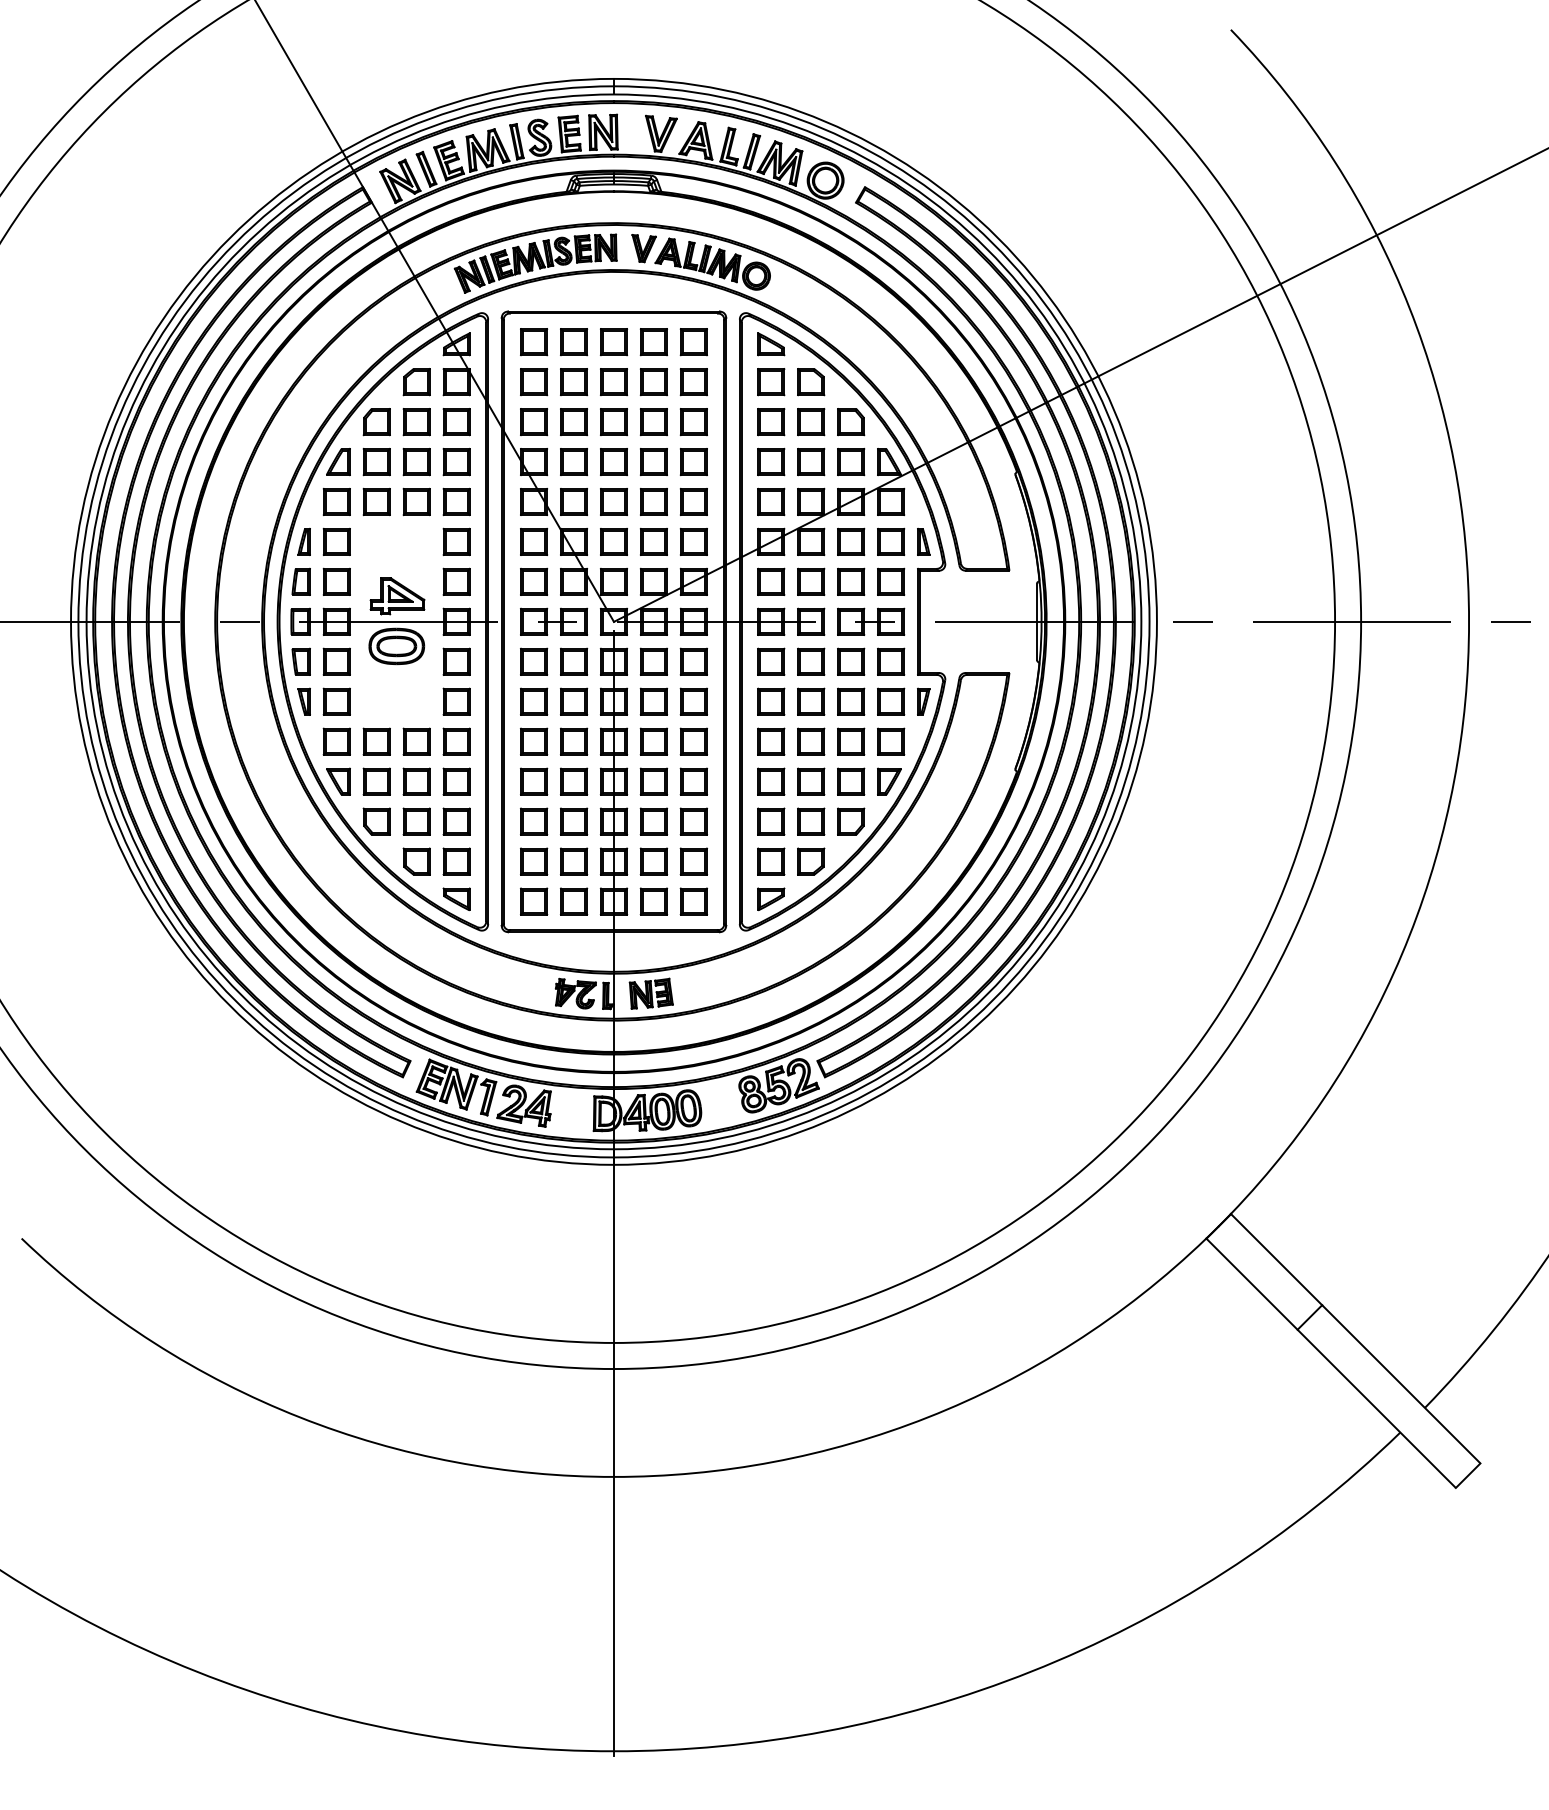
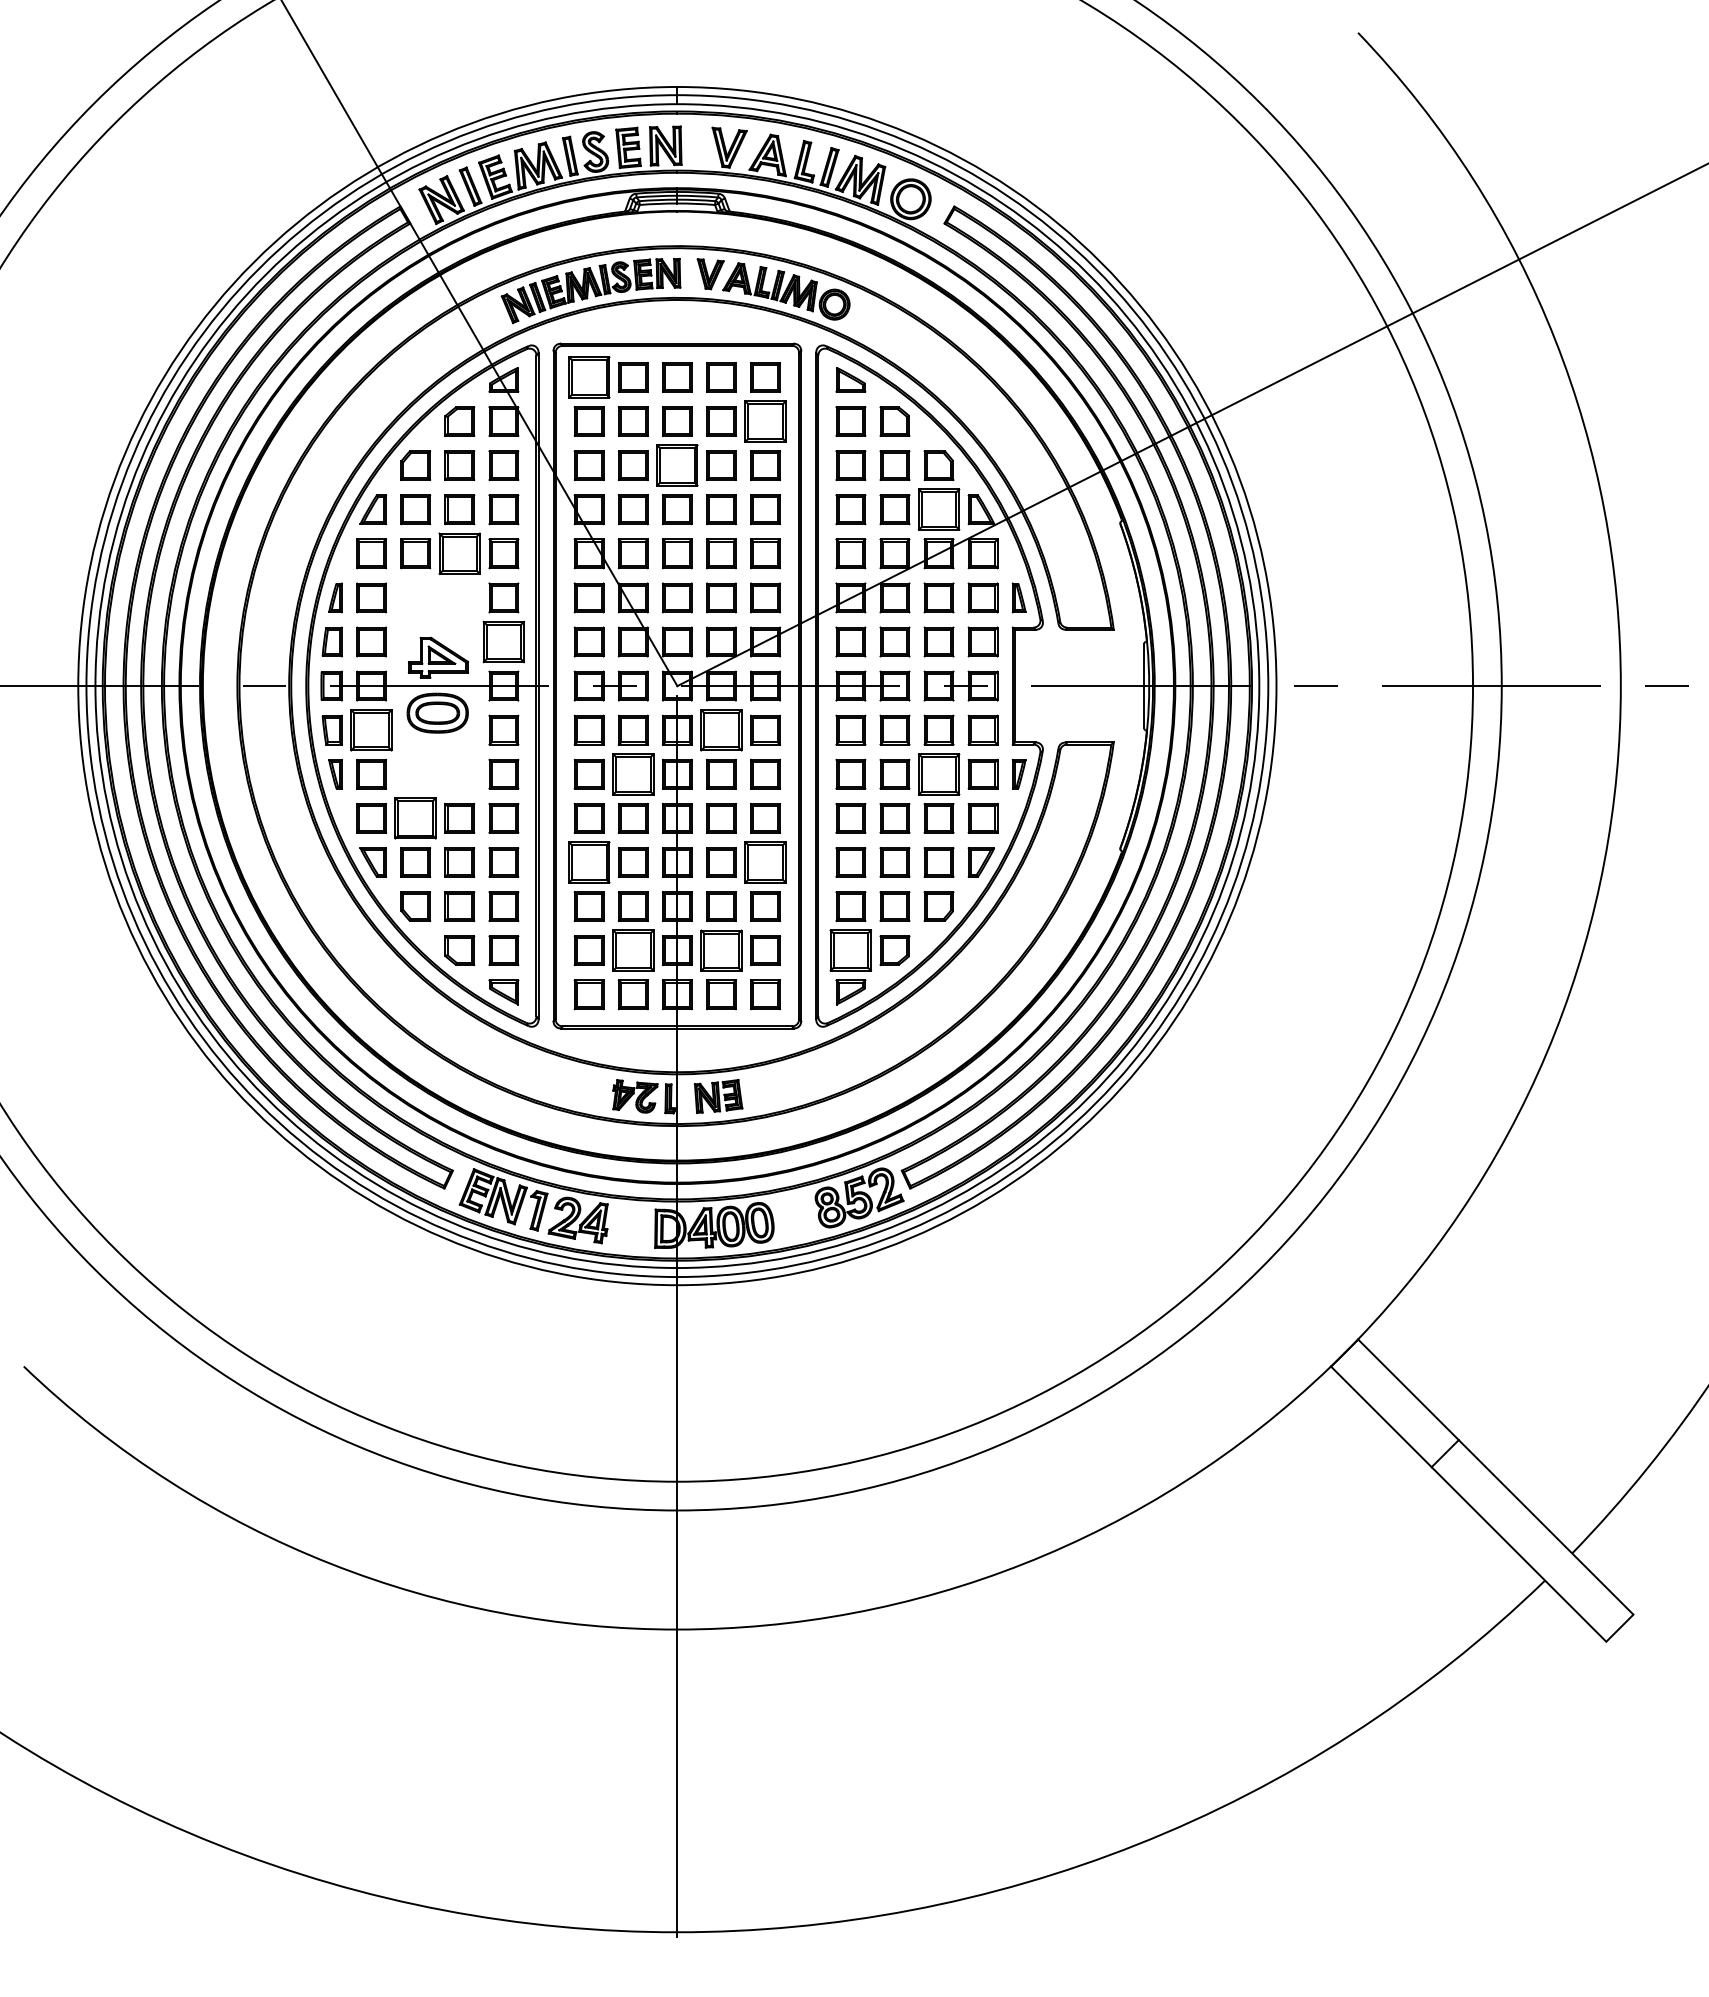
part: (533, 342) -> (588, 377), size x1.4
part: (693, 382) -> (765, 421), size x1.4
part: (614, 421) -> (677, 465), size x1.4
part: (850, 461) -> (938, 509), size x1.4
part: (416, 501) -> (459, 553), size x1.4
part: (456, 581) -> (503, 641), size x1.4
part: (336, 661) -> (371, 729), size x1.4
part: (653, 661) -> (721, 729), size x1.4
part: (573, 701) -> (632, 773), size x1.4
part: (850, 701) -> (938, 773), size x1.4
part: (376, 741) -> (415, 818), size x1.4
part: (533, 781) -> (588, 862), size x1.4
part: (693, 781) -> (765, 862), size x1.4
part: (573, 861) -> (632, 950), size x1.4
part: (653, 861) -> (721, 950), size x1.4
part: (770, 861) -> (850, 950), size x1.4

